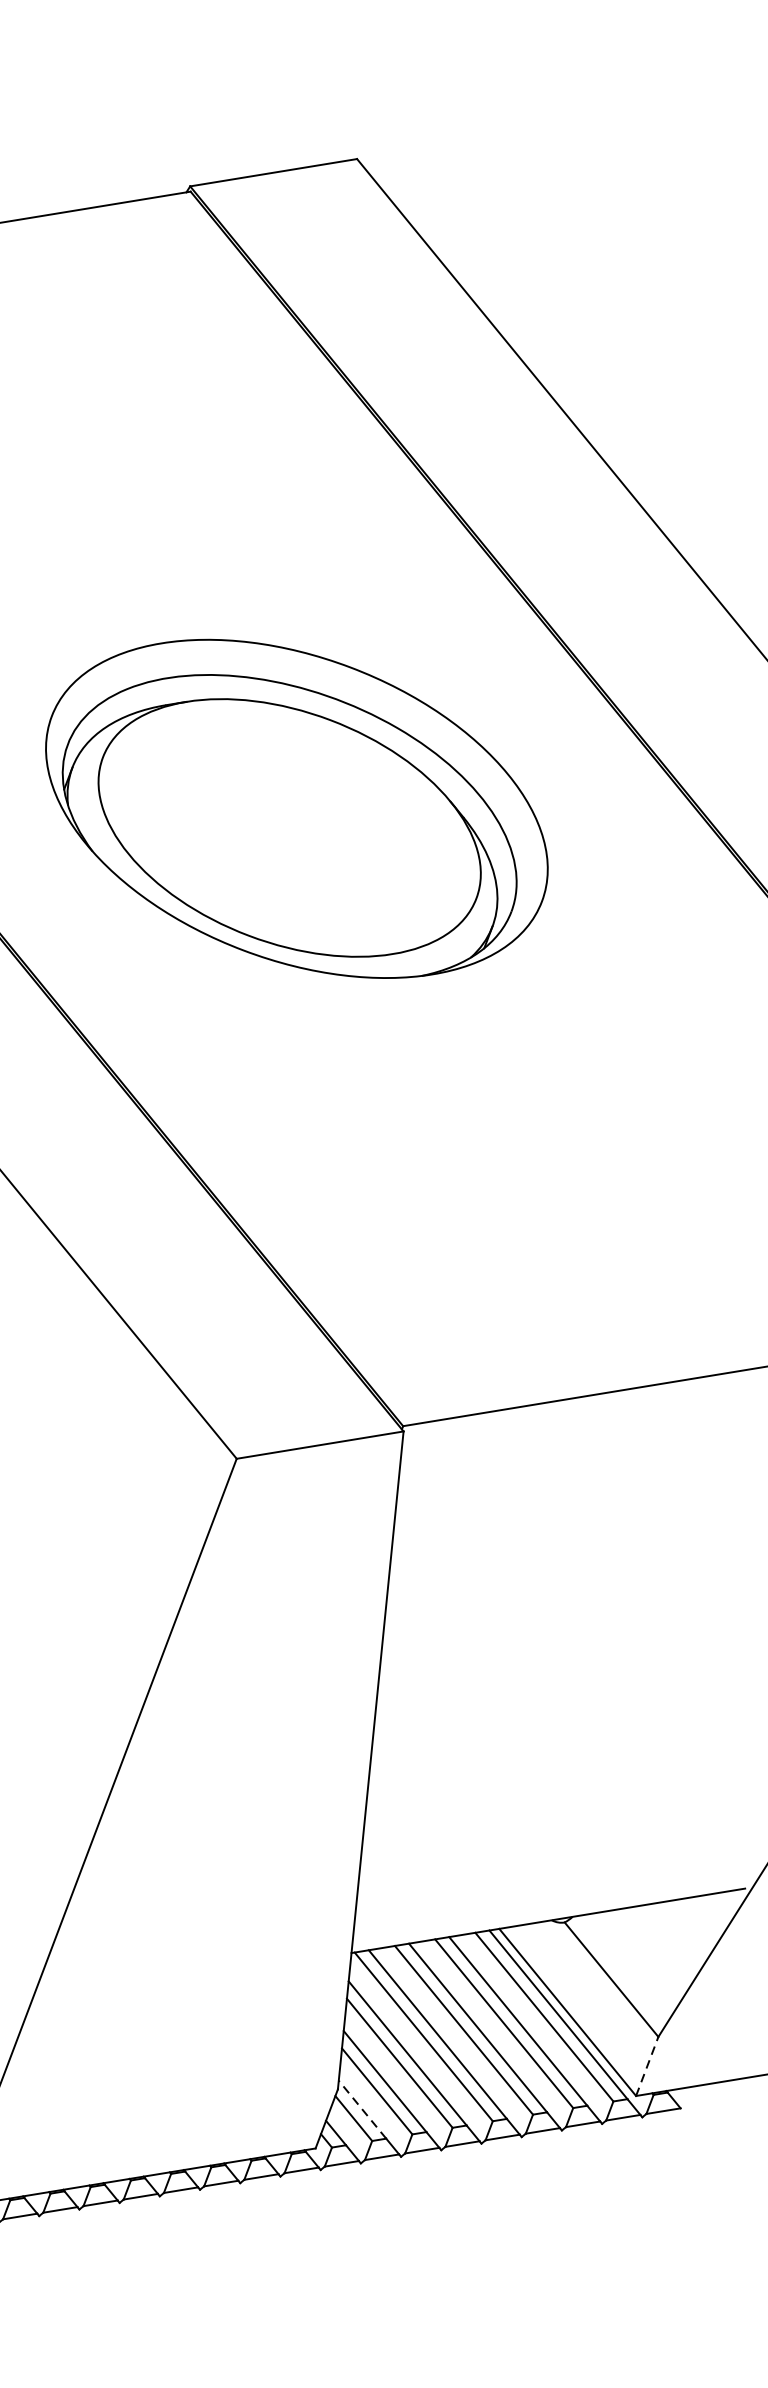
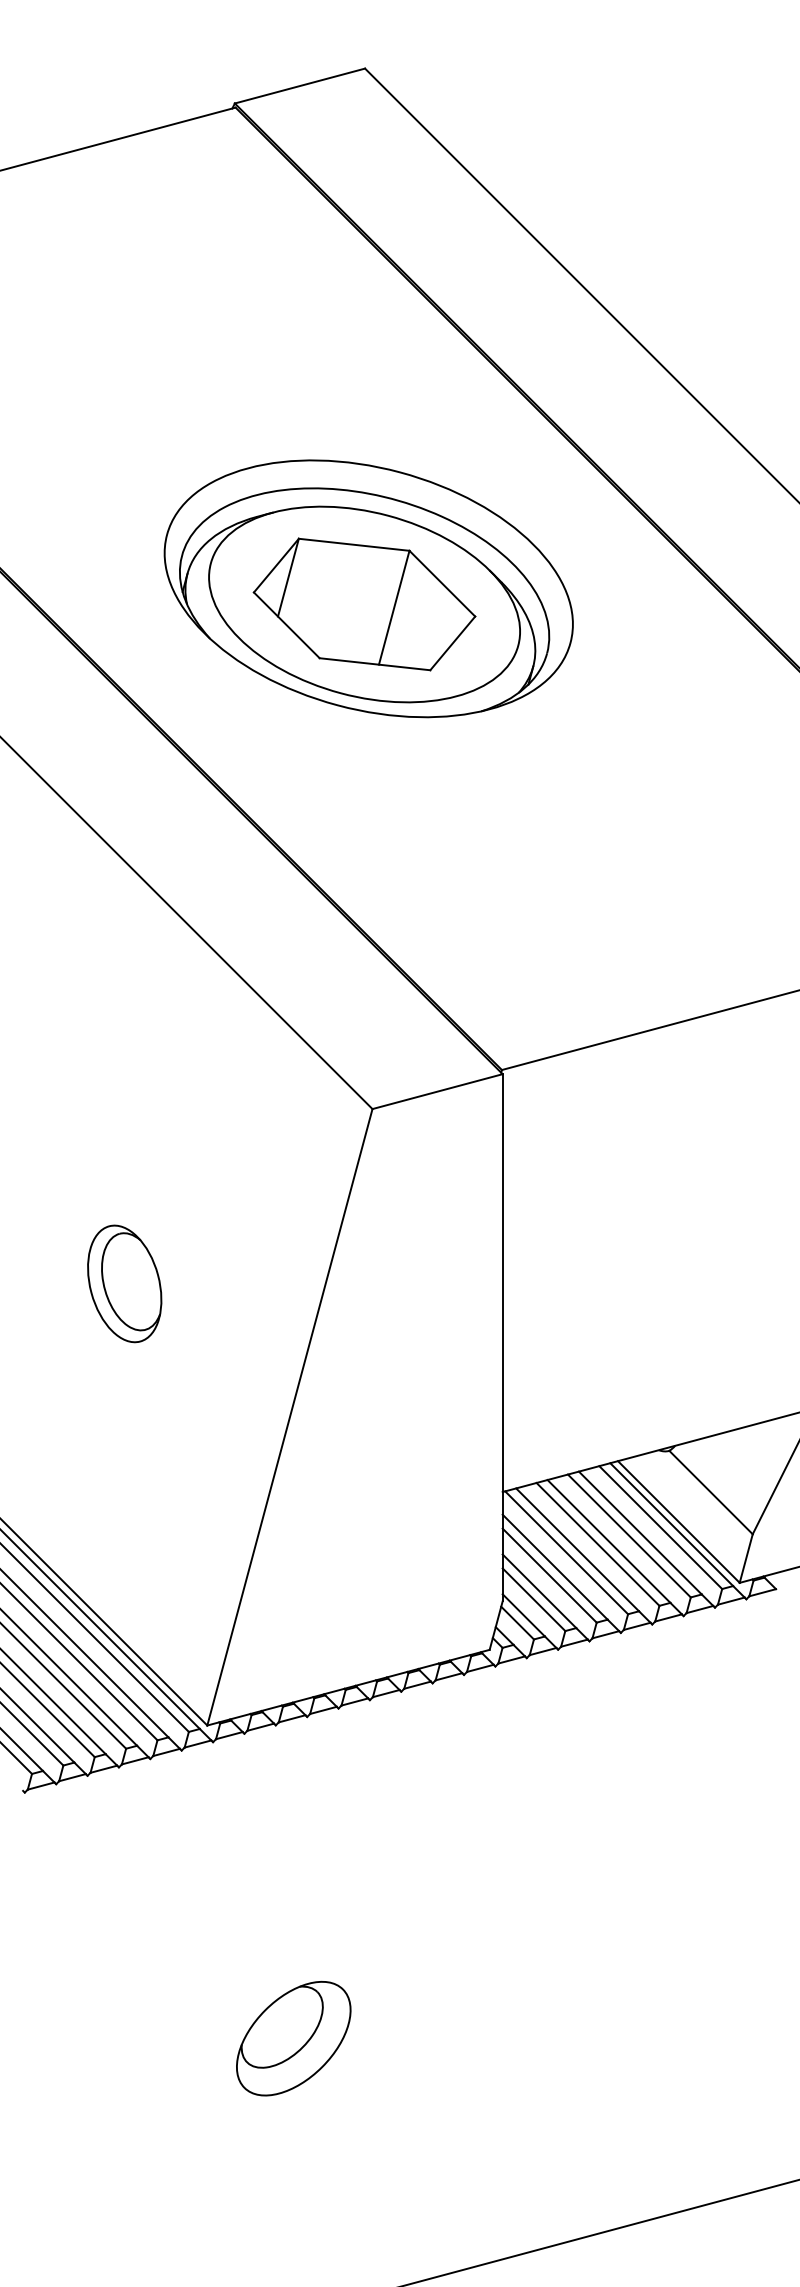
part: (289, 827) -> (364, 604), added
line: (647, 2066) -> (746, 1558), dashed -> solid
line: (362, 2109) -> (523, 1615), dashed -> solid

